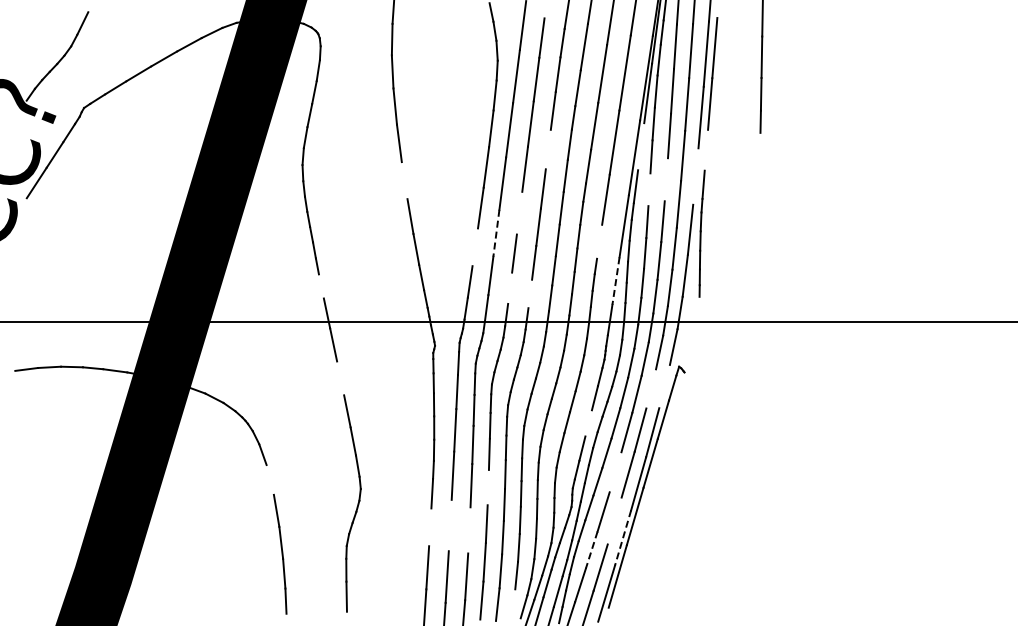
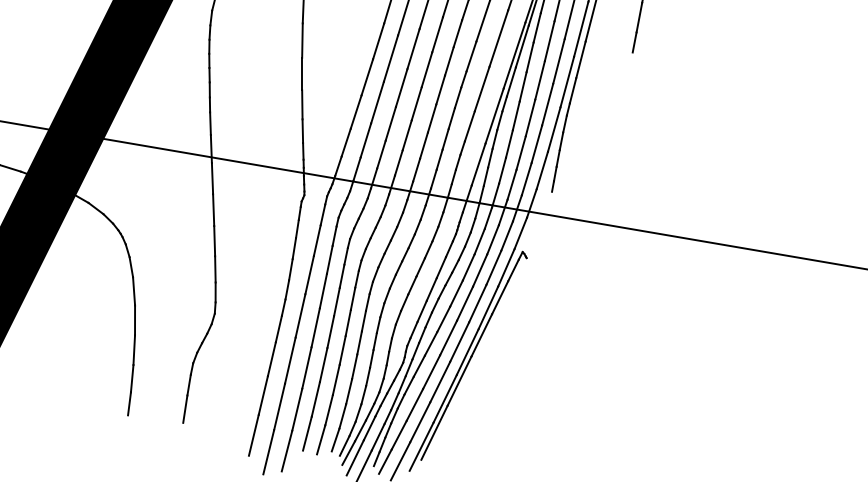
line: (641, 146) -> (522, 46), added
line: (547, 149) -> (436, 34), added
line: (706, 149) -> (581, 59), added
line: (695, 176) -> (567, 81), added
line: (666, 179) -> (540, 80), added
line: (404, 180) -> (302, 40), added
line: (649, 189) -> (523, 86), added
line: (519, 212) -> (401, 87), added
line: (496, 233) -> (377, 102), dashed -> solid
line: (599, 241) -> (469, 126), added
line: (475, 247) -> (356, 112), added
line: (616, 281) -> (479, 165), dashed -> solid
line: (320, 286) -> (209, 123), added
line: (510, 287) -> (381, 154), added
line: (530, 293) -> (399, 162), added
line: (340, 378) -> (213, 210), added
line: (664, 386) -> (506, 267), added
line: (651, 388) -> (494, 267), added
line: (588, 423) -> (431, 289), added
line: (615, 472) -> (448, 338), added
line: (269, 479) -> (133, 290), added
line: (487, 487) -> (330, 331), added
line: (614, 520) -> (440, 381), added
line: (449, 525) -> (289, 360), added
line: (430, 527) -> (272, 359), added
line: (469, 530) -> (307, 368), added
line: (623, 538) -> (445, 399), dashed -> solid
line: (591, 550) -> (414, 405), dashed -> solid
line: (513, 602) -> (335, 440), added

